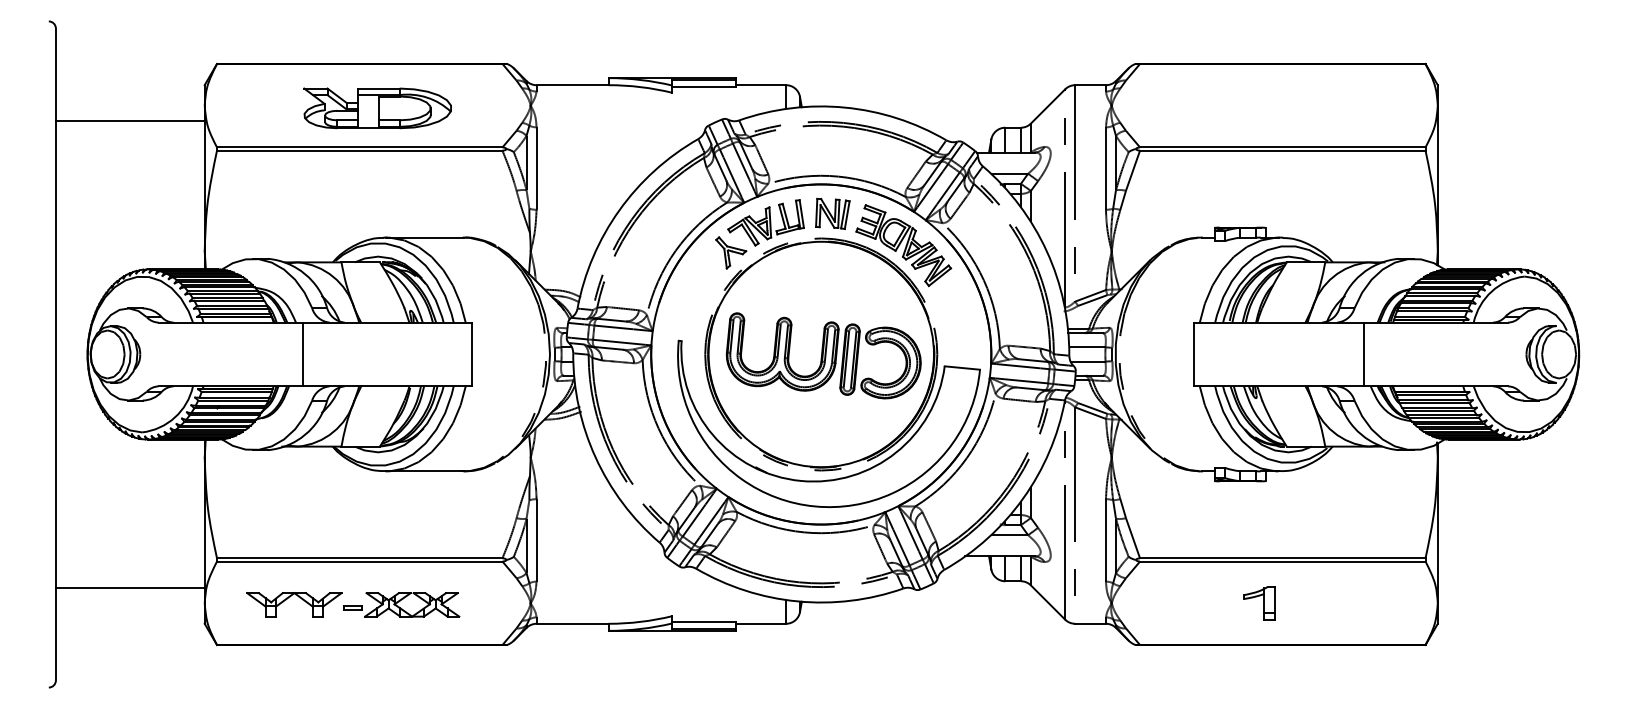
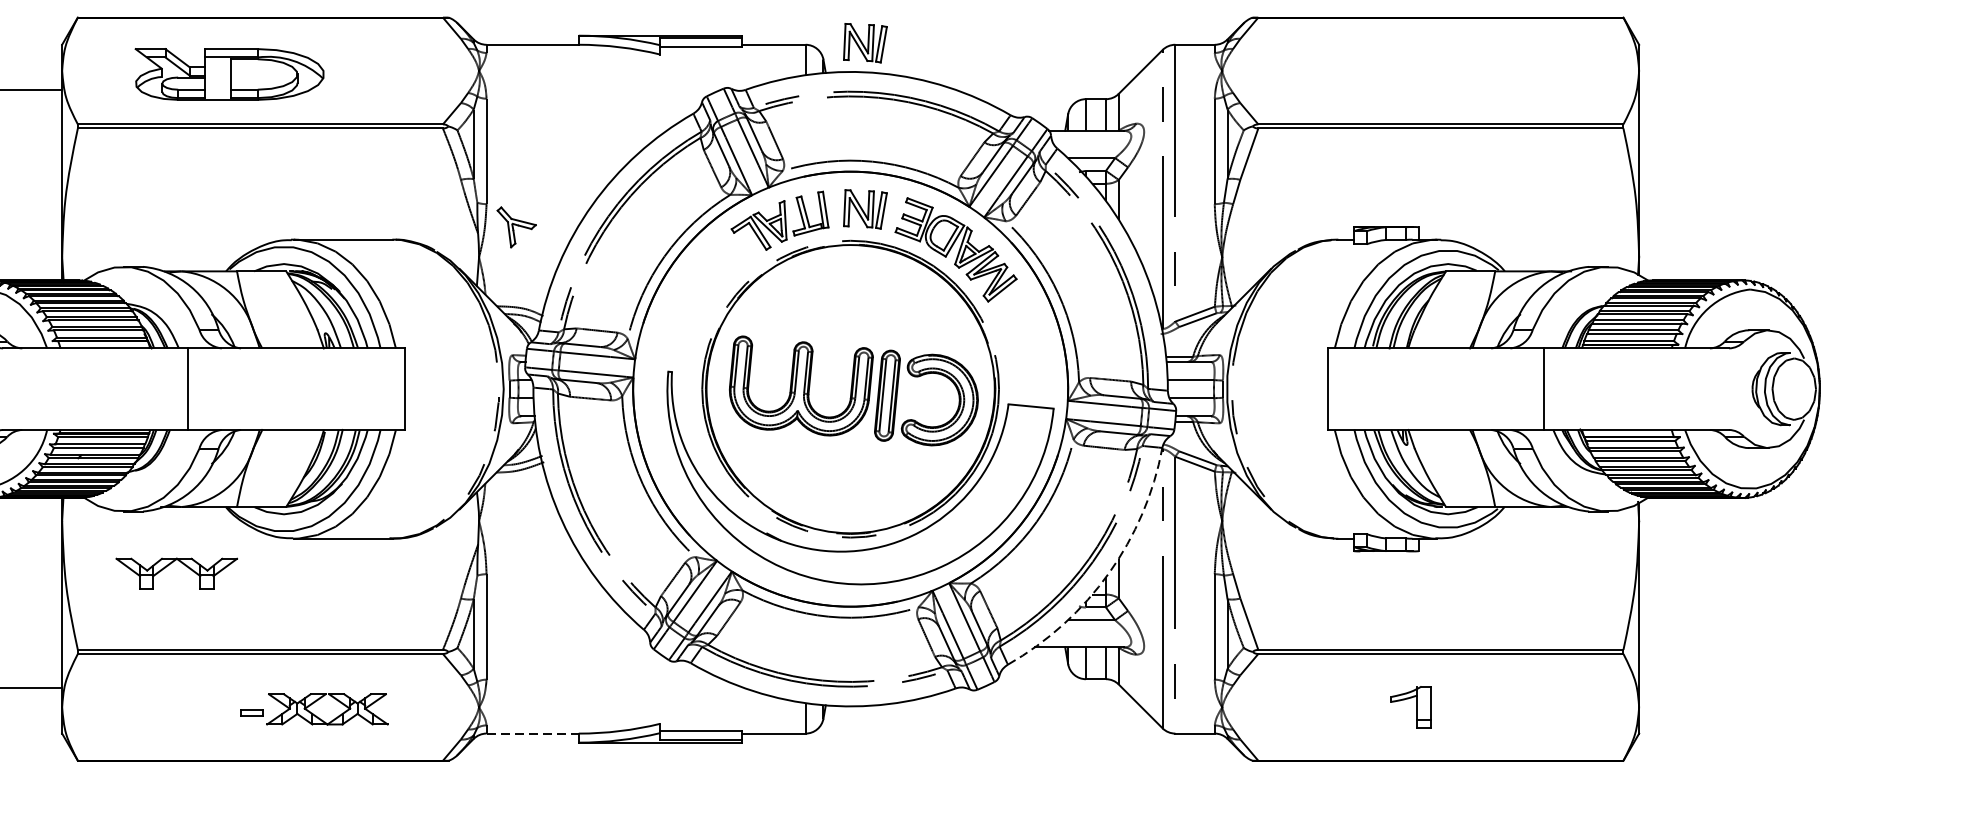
part: (832, 83) -> (865, 42), added
part: (377, 108) -> (229, 74), moved
part: (731, 252) -> (517, 226), moved
arc: (1023, 498) -> (1109, 573), solid -> dashed
part: (290, 597) -> (171, 564), moved
line: (573, 623) -> (533, 733), solid -> dashed

